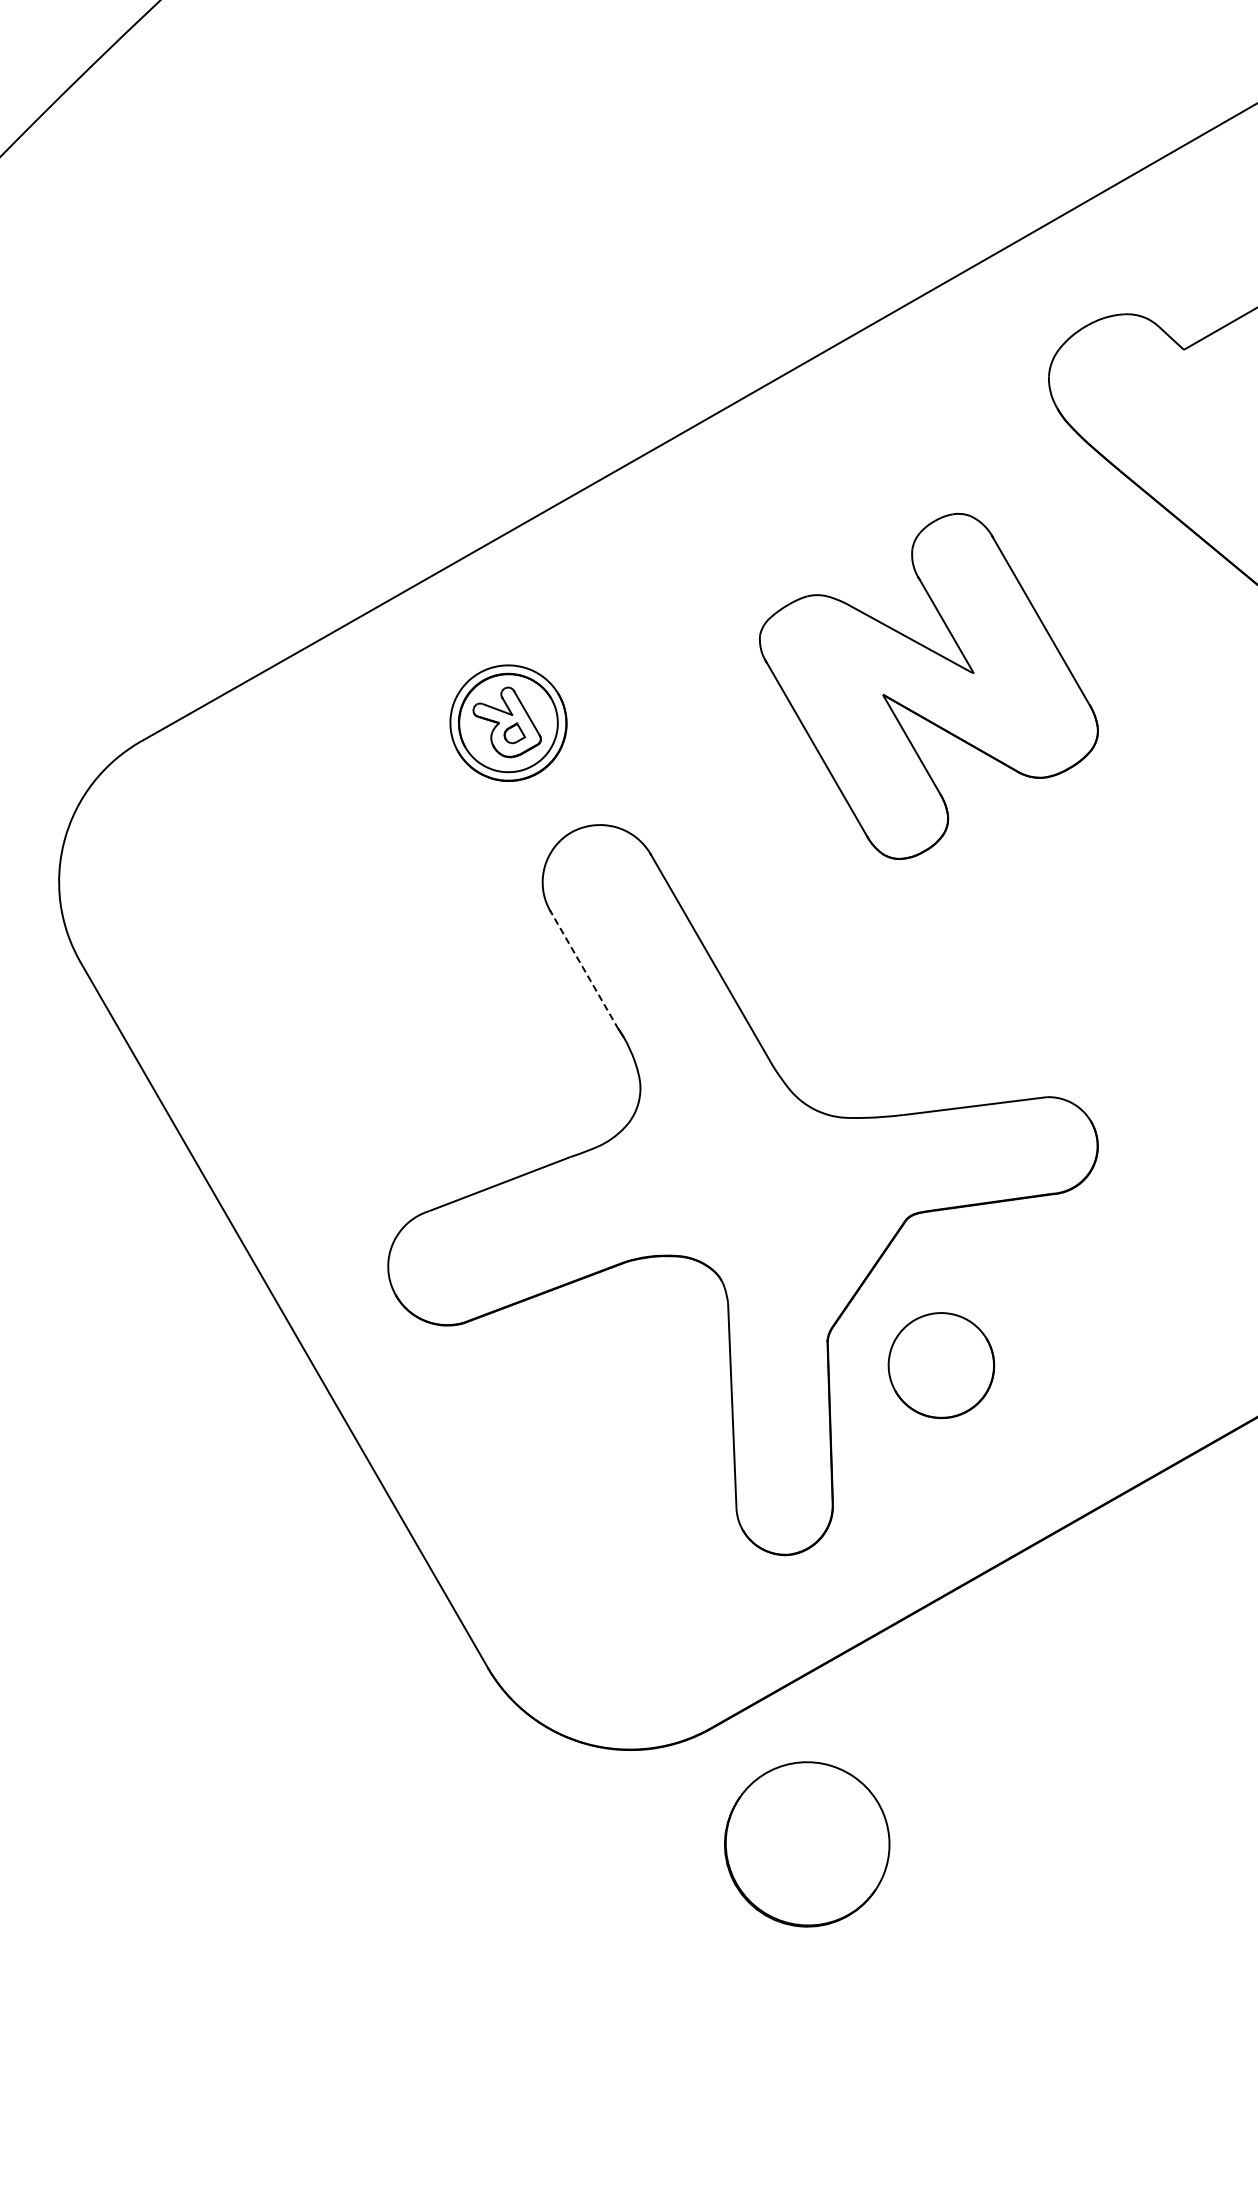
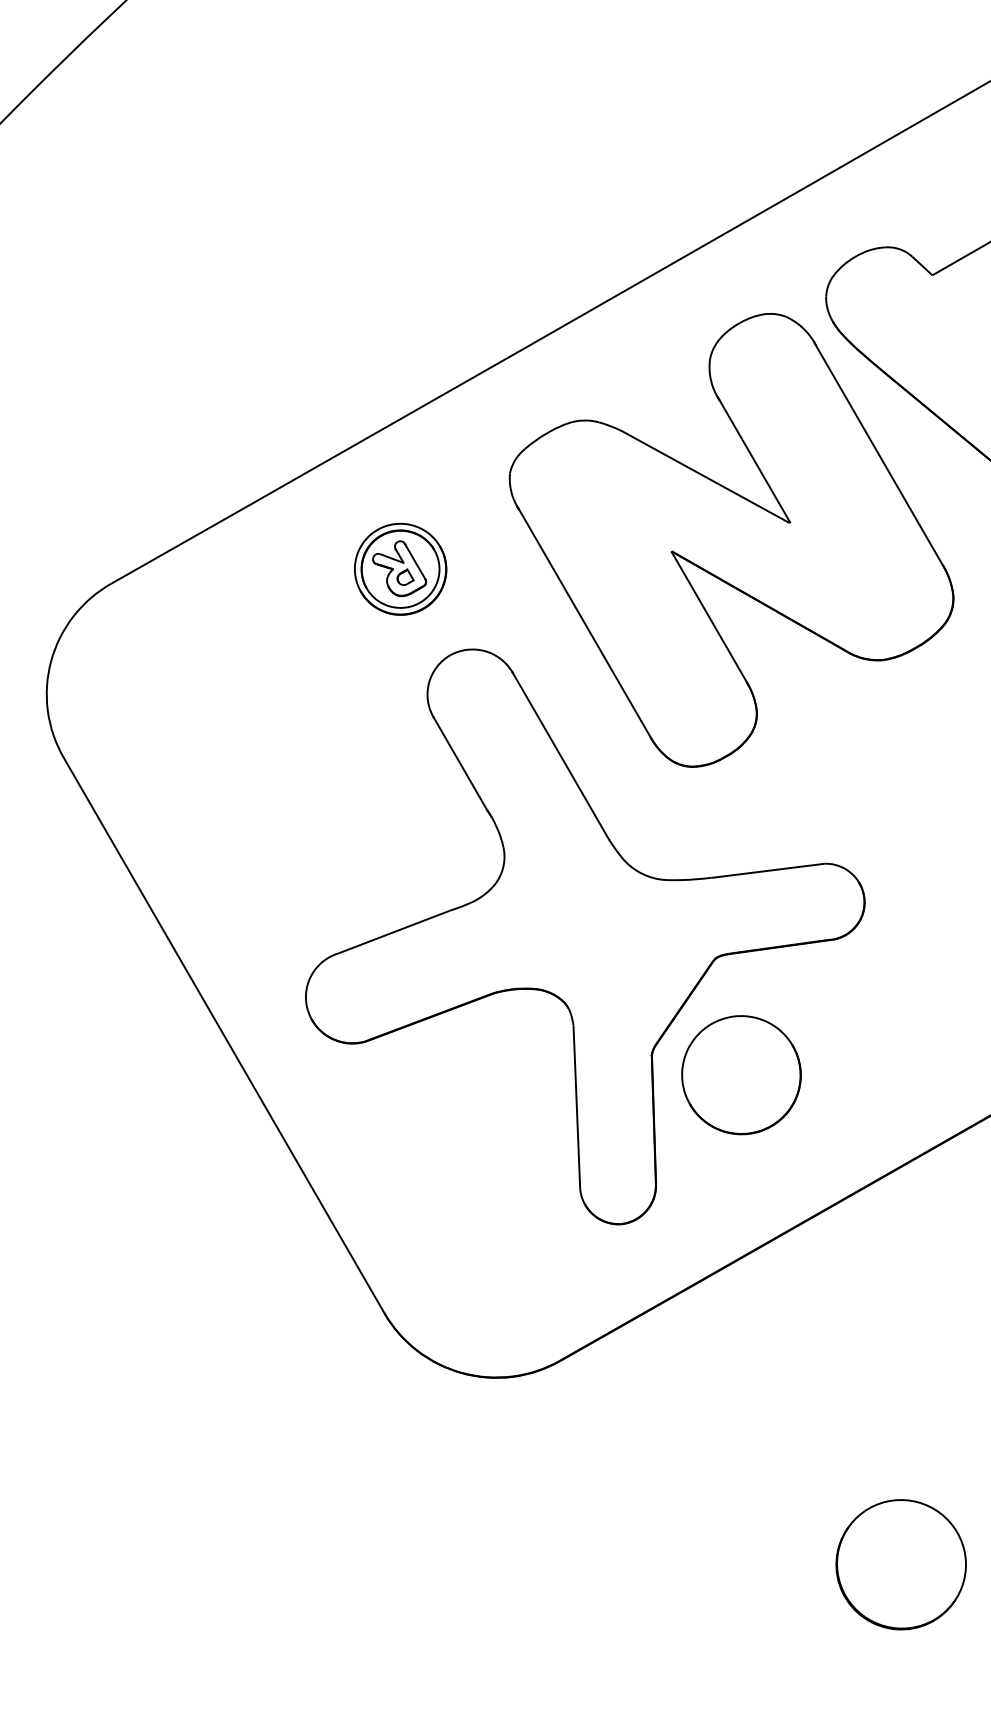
part: (928, 686) -> (731, 540), size x1.67
line: (584, 970) -> (460, 764), dashed -> solid
part: (941, 1365) -> (741, 1075), size x1.43
part: (807, 1844) -> (901, 1564), moved

